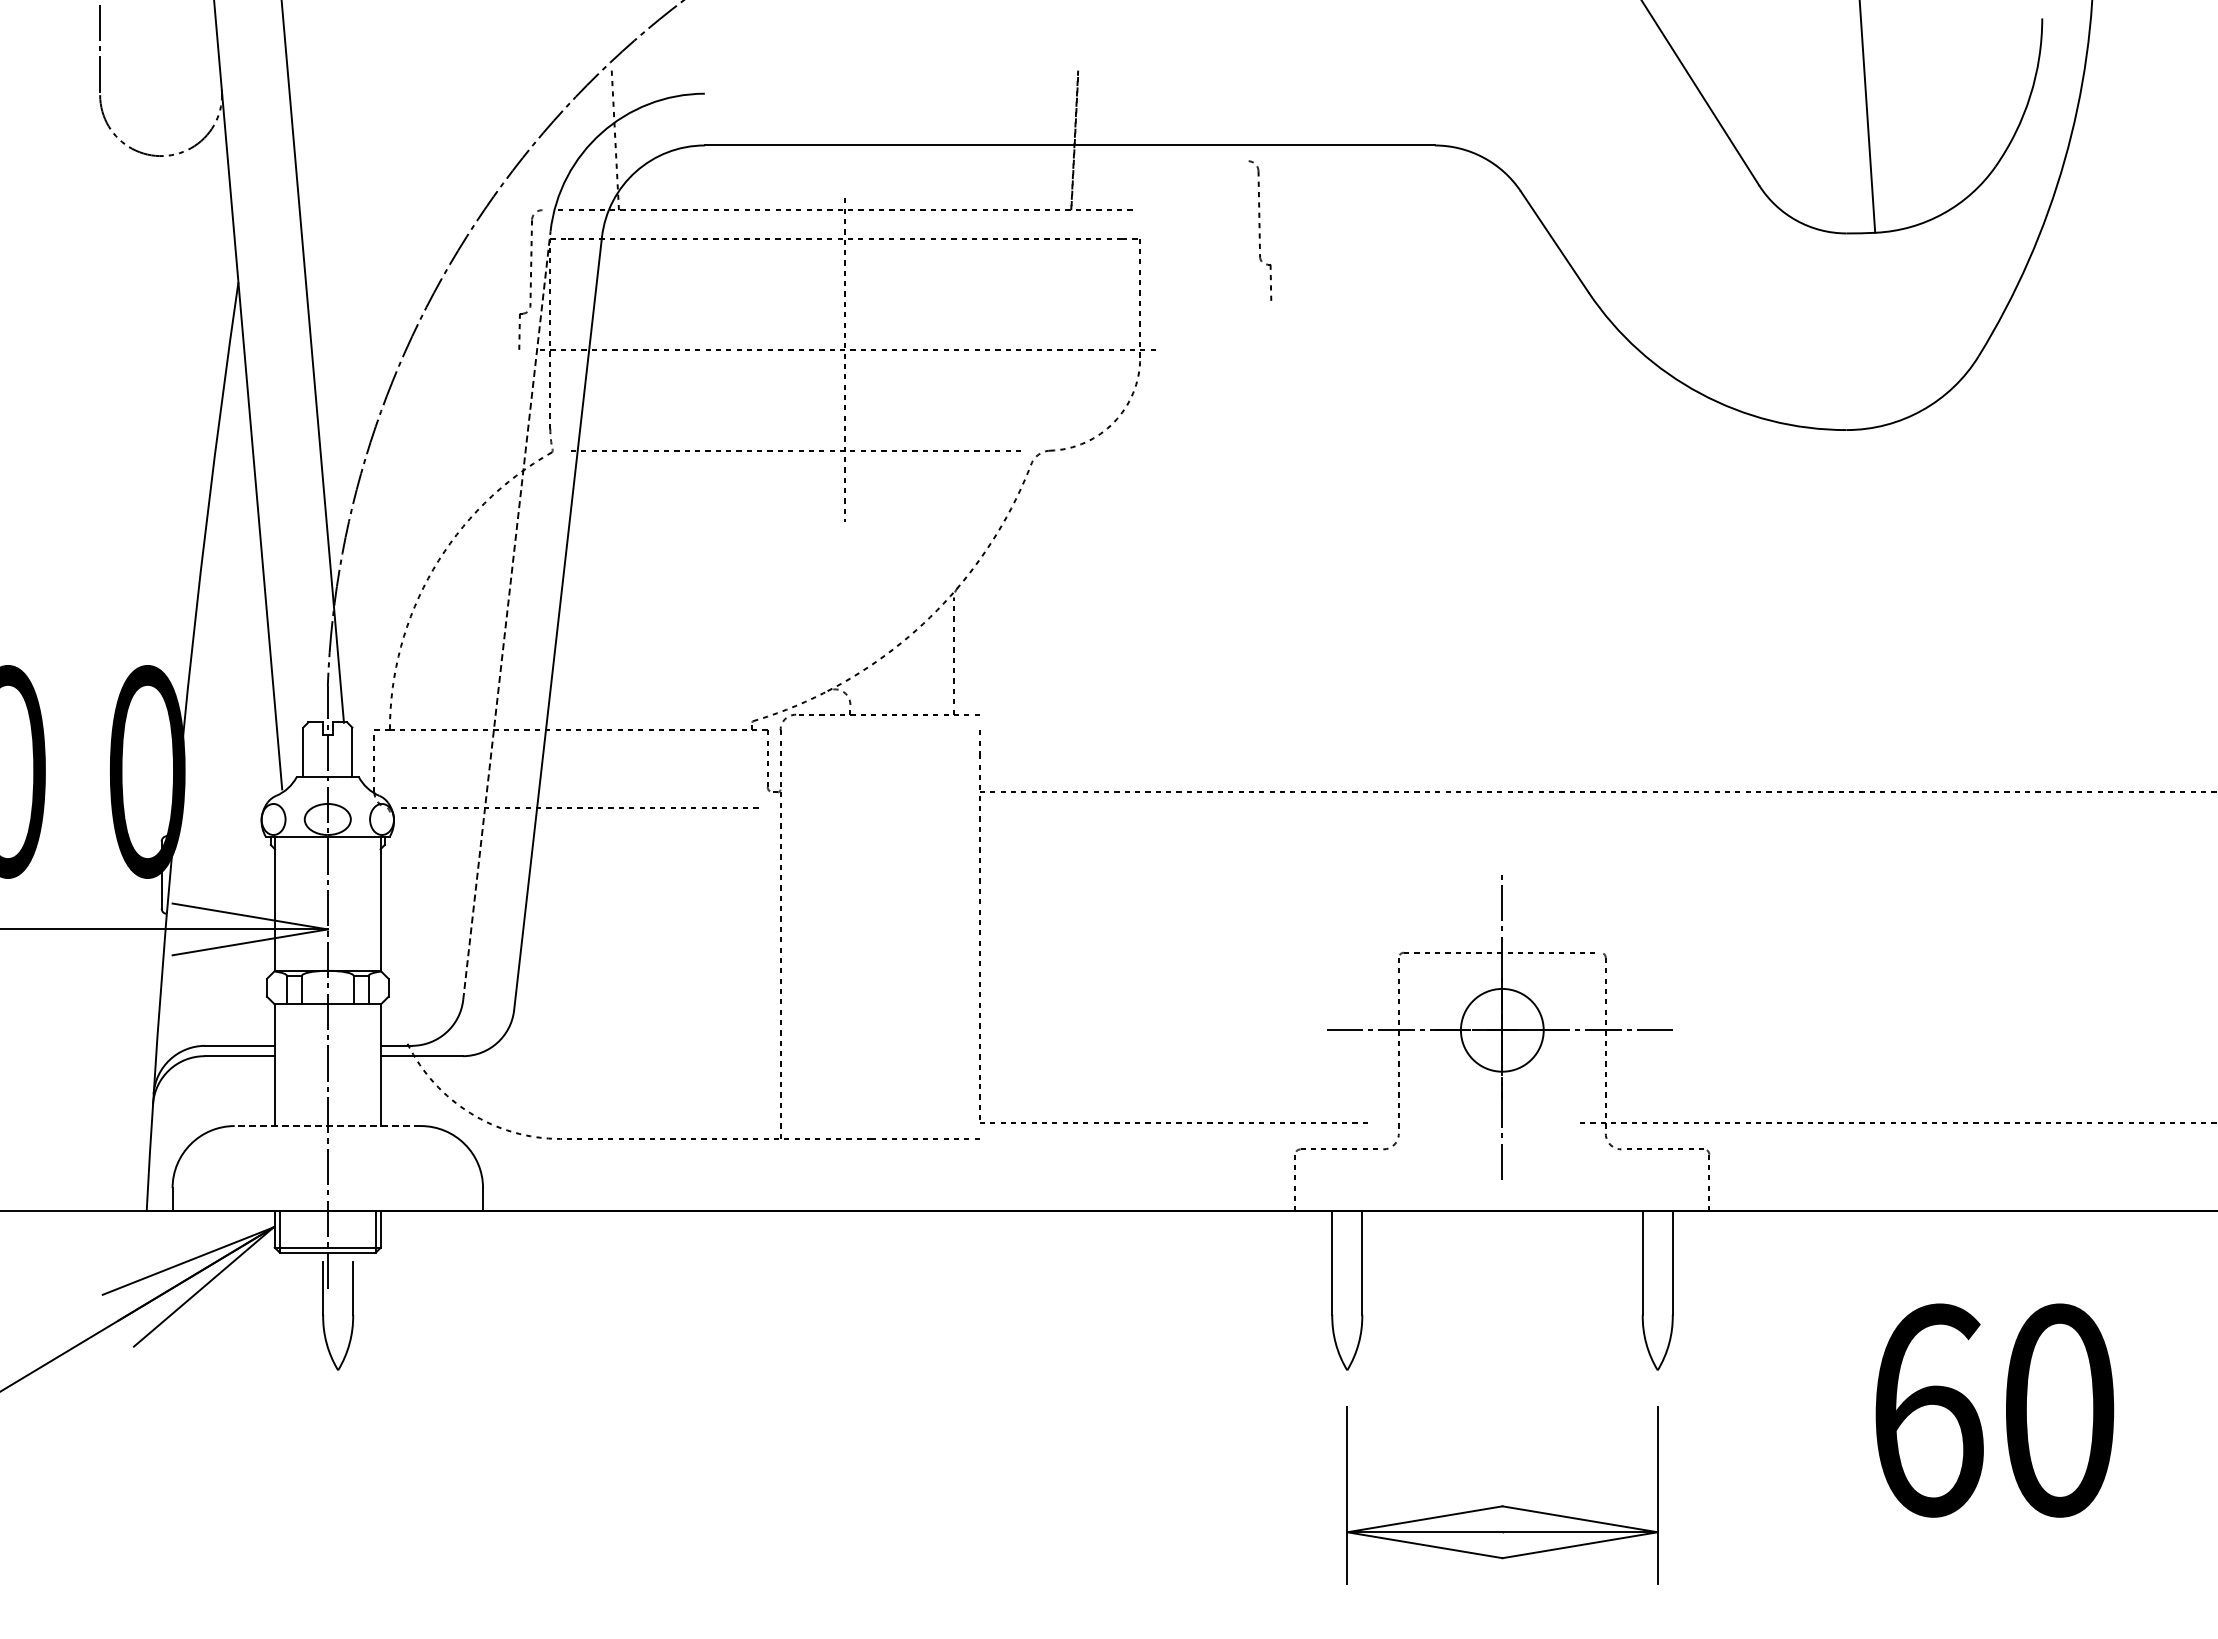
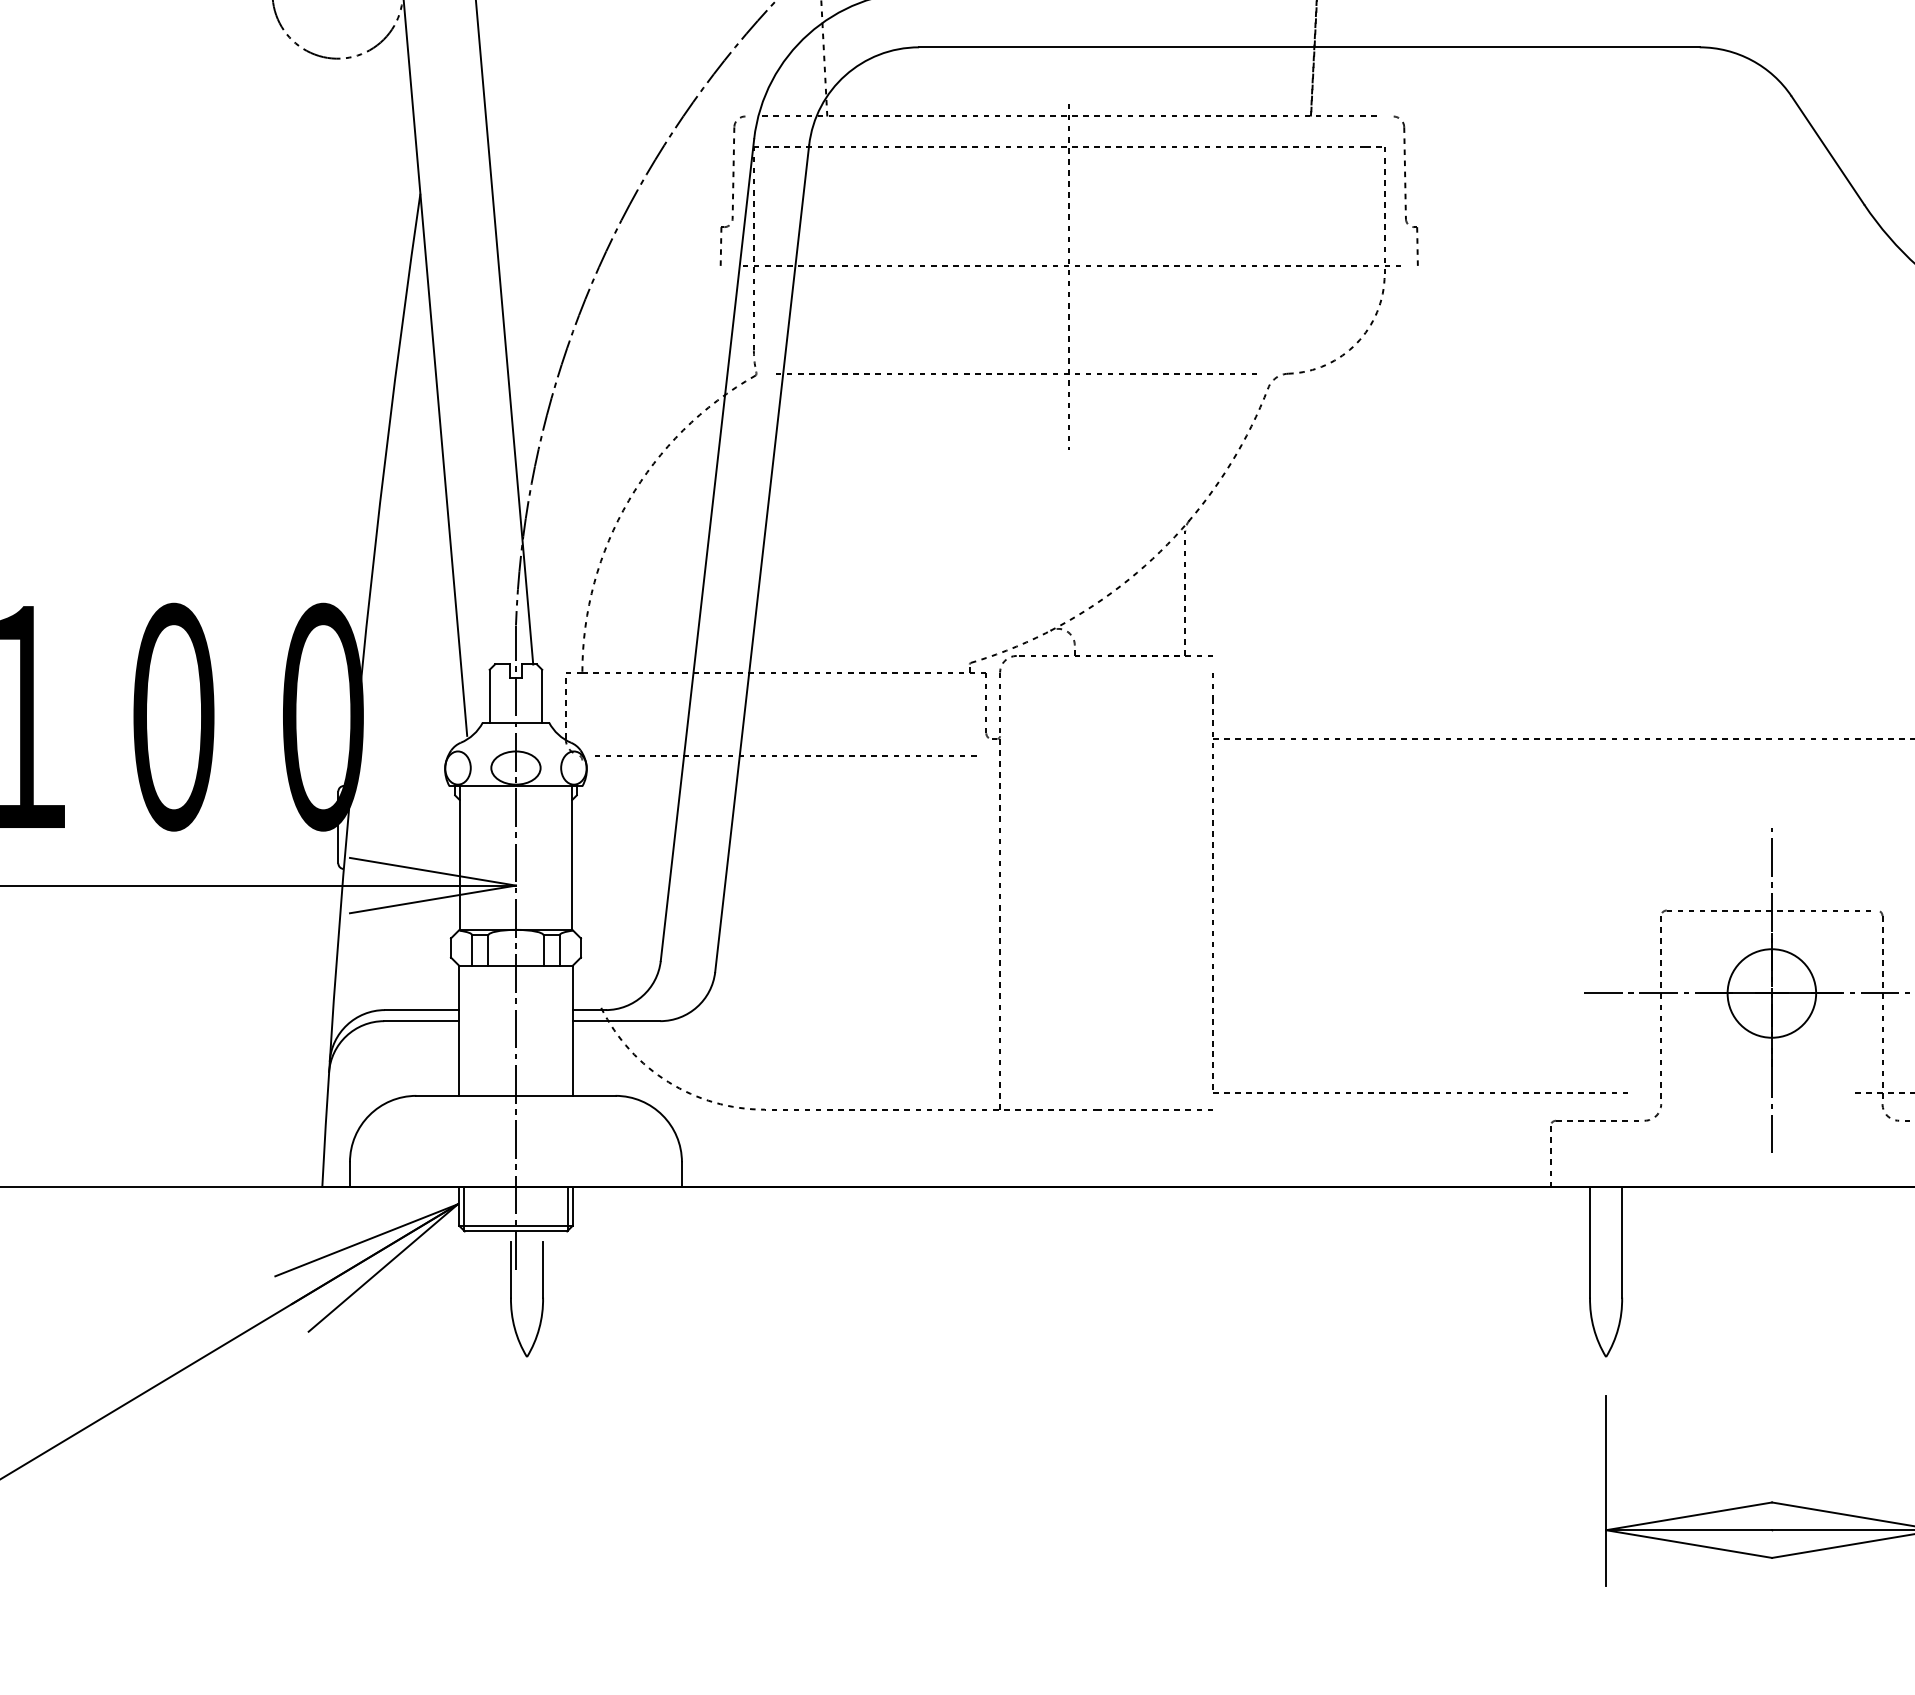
part: (1260, 230) -> (1406, 190), moved
line: (506, 615) -> (707, 549), dashed -> solid
line: (327, 1126) -> (515, 1096), dashed -> solid

